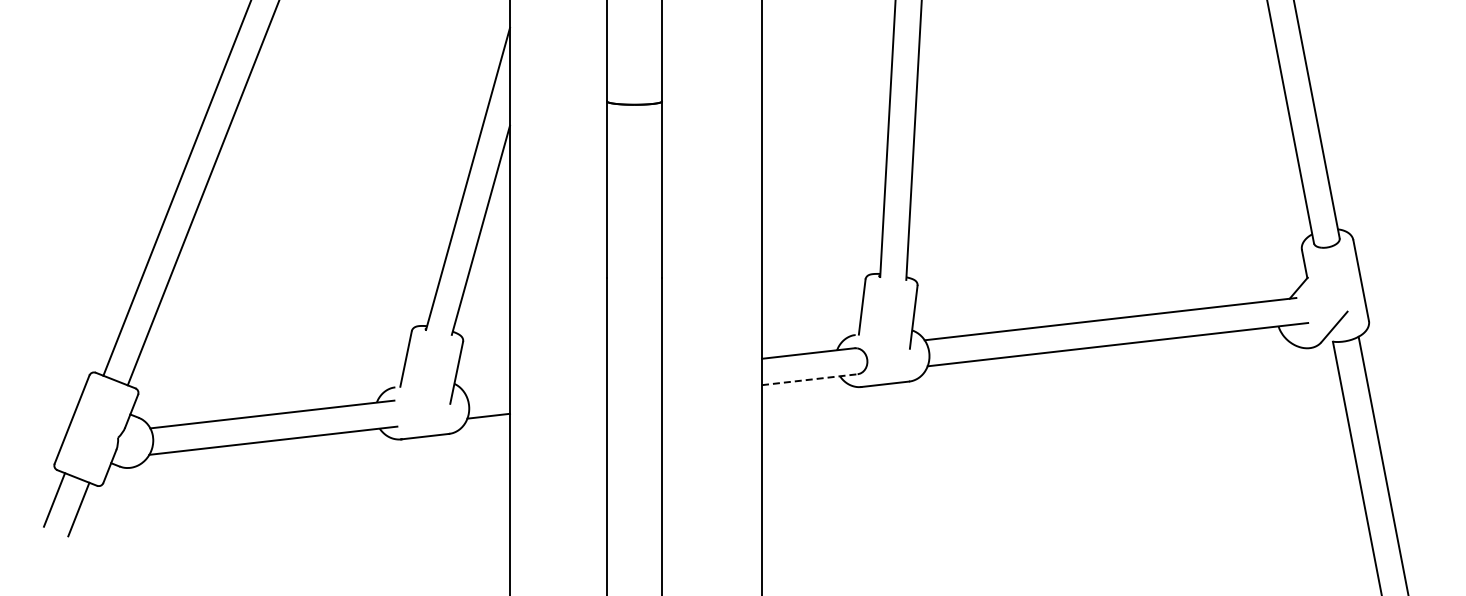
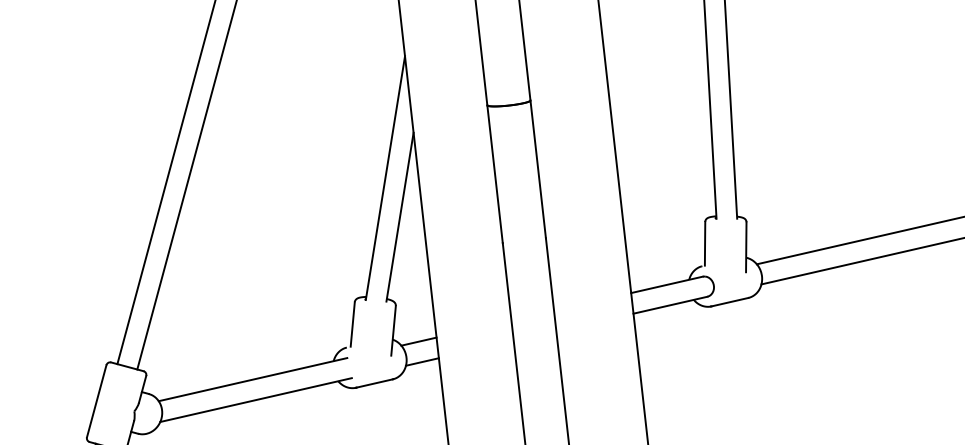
line: (810, 379) -> (670, 305), dashed -> solid
line: (487, 389) -> (419, 341), added

